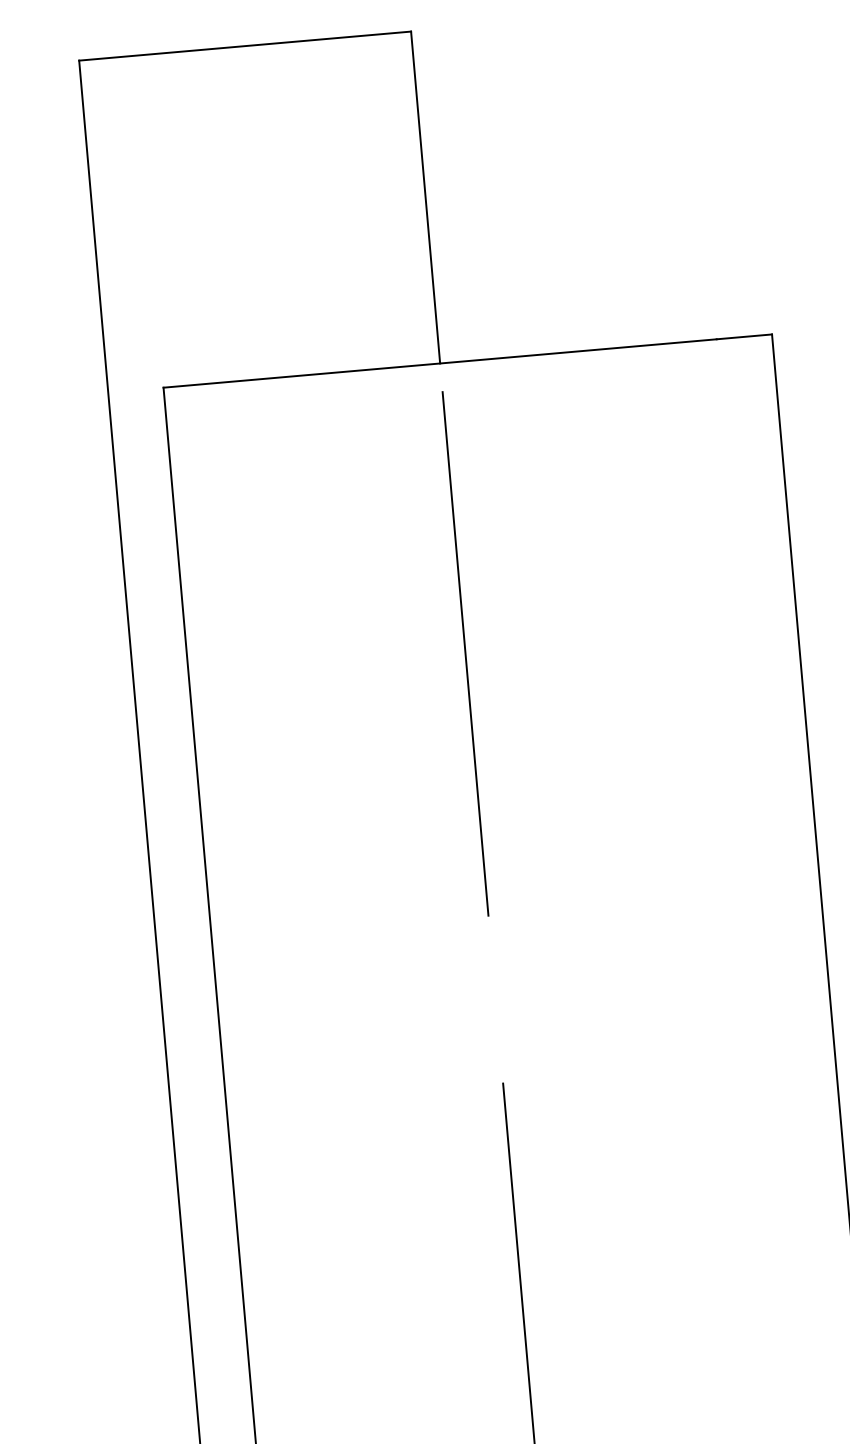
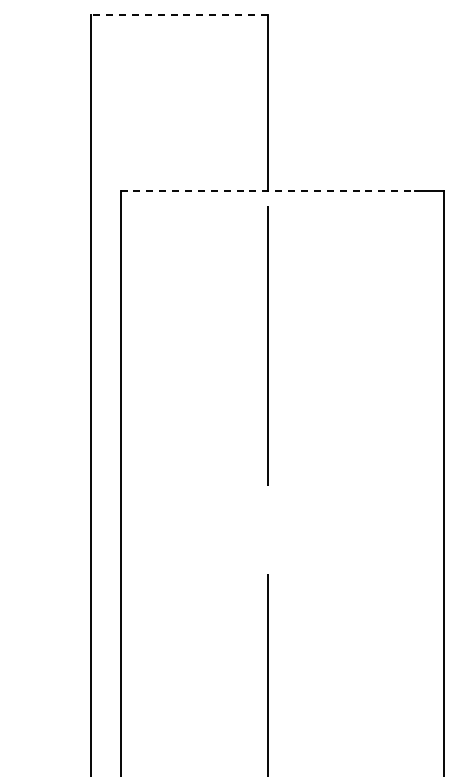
line: (243, 45) -> (178, 14), solid -> dashed
line: (441, 363) -> (268, 191), solid -> dashed

